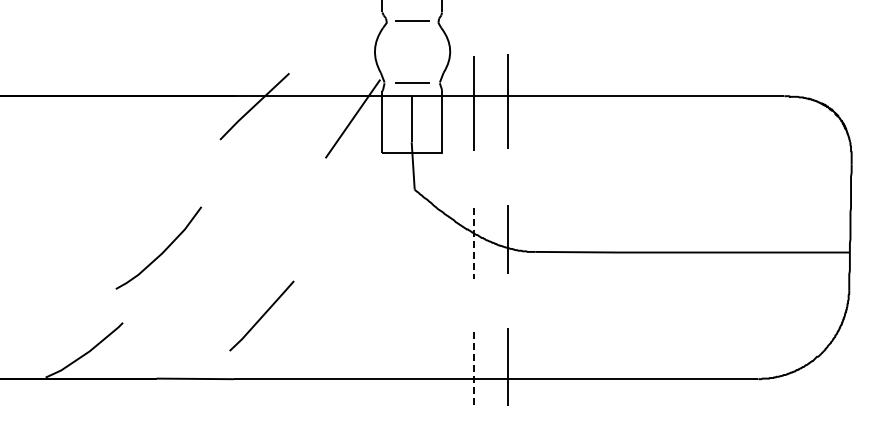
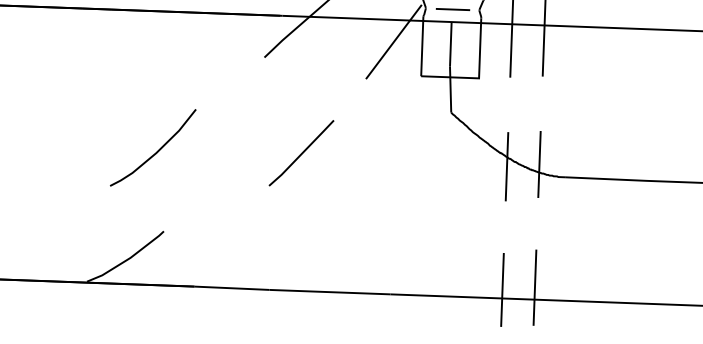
line: (474, 243) -> (507, 167), dashed -> solid
curve: (162, 251) -> (156, 151), moved
line: (262, 315) -> (302, 152), moved
line: (474, 370) -> (502, 290), dashed -> solid

